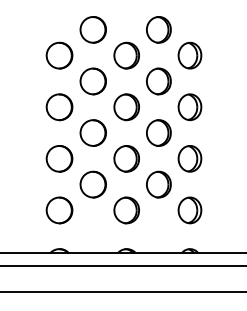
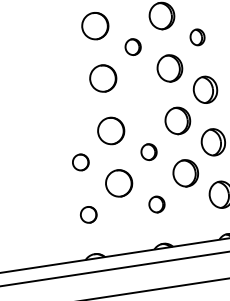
part: (59, 55) -> (64, 57), removed
part: (126, 55) -> (133, 47), size x0.6
part: (189, 55) -> (197, 37), size x0.6
part: (59, 107) -> (72, 110), removed
part: (126, 107) -> (141, 99), removed
part: (59, 158) -> (80, 162), size x0.6
part: (126, 158) -> (148, 151), size x0.6
part: (59, 210) -> (88, 214), size x0.6
part: (126, 210) -> (156, 204), size x0.6

